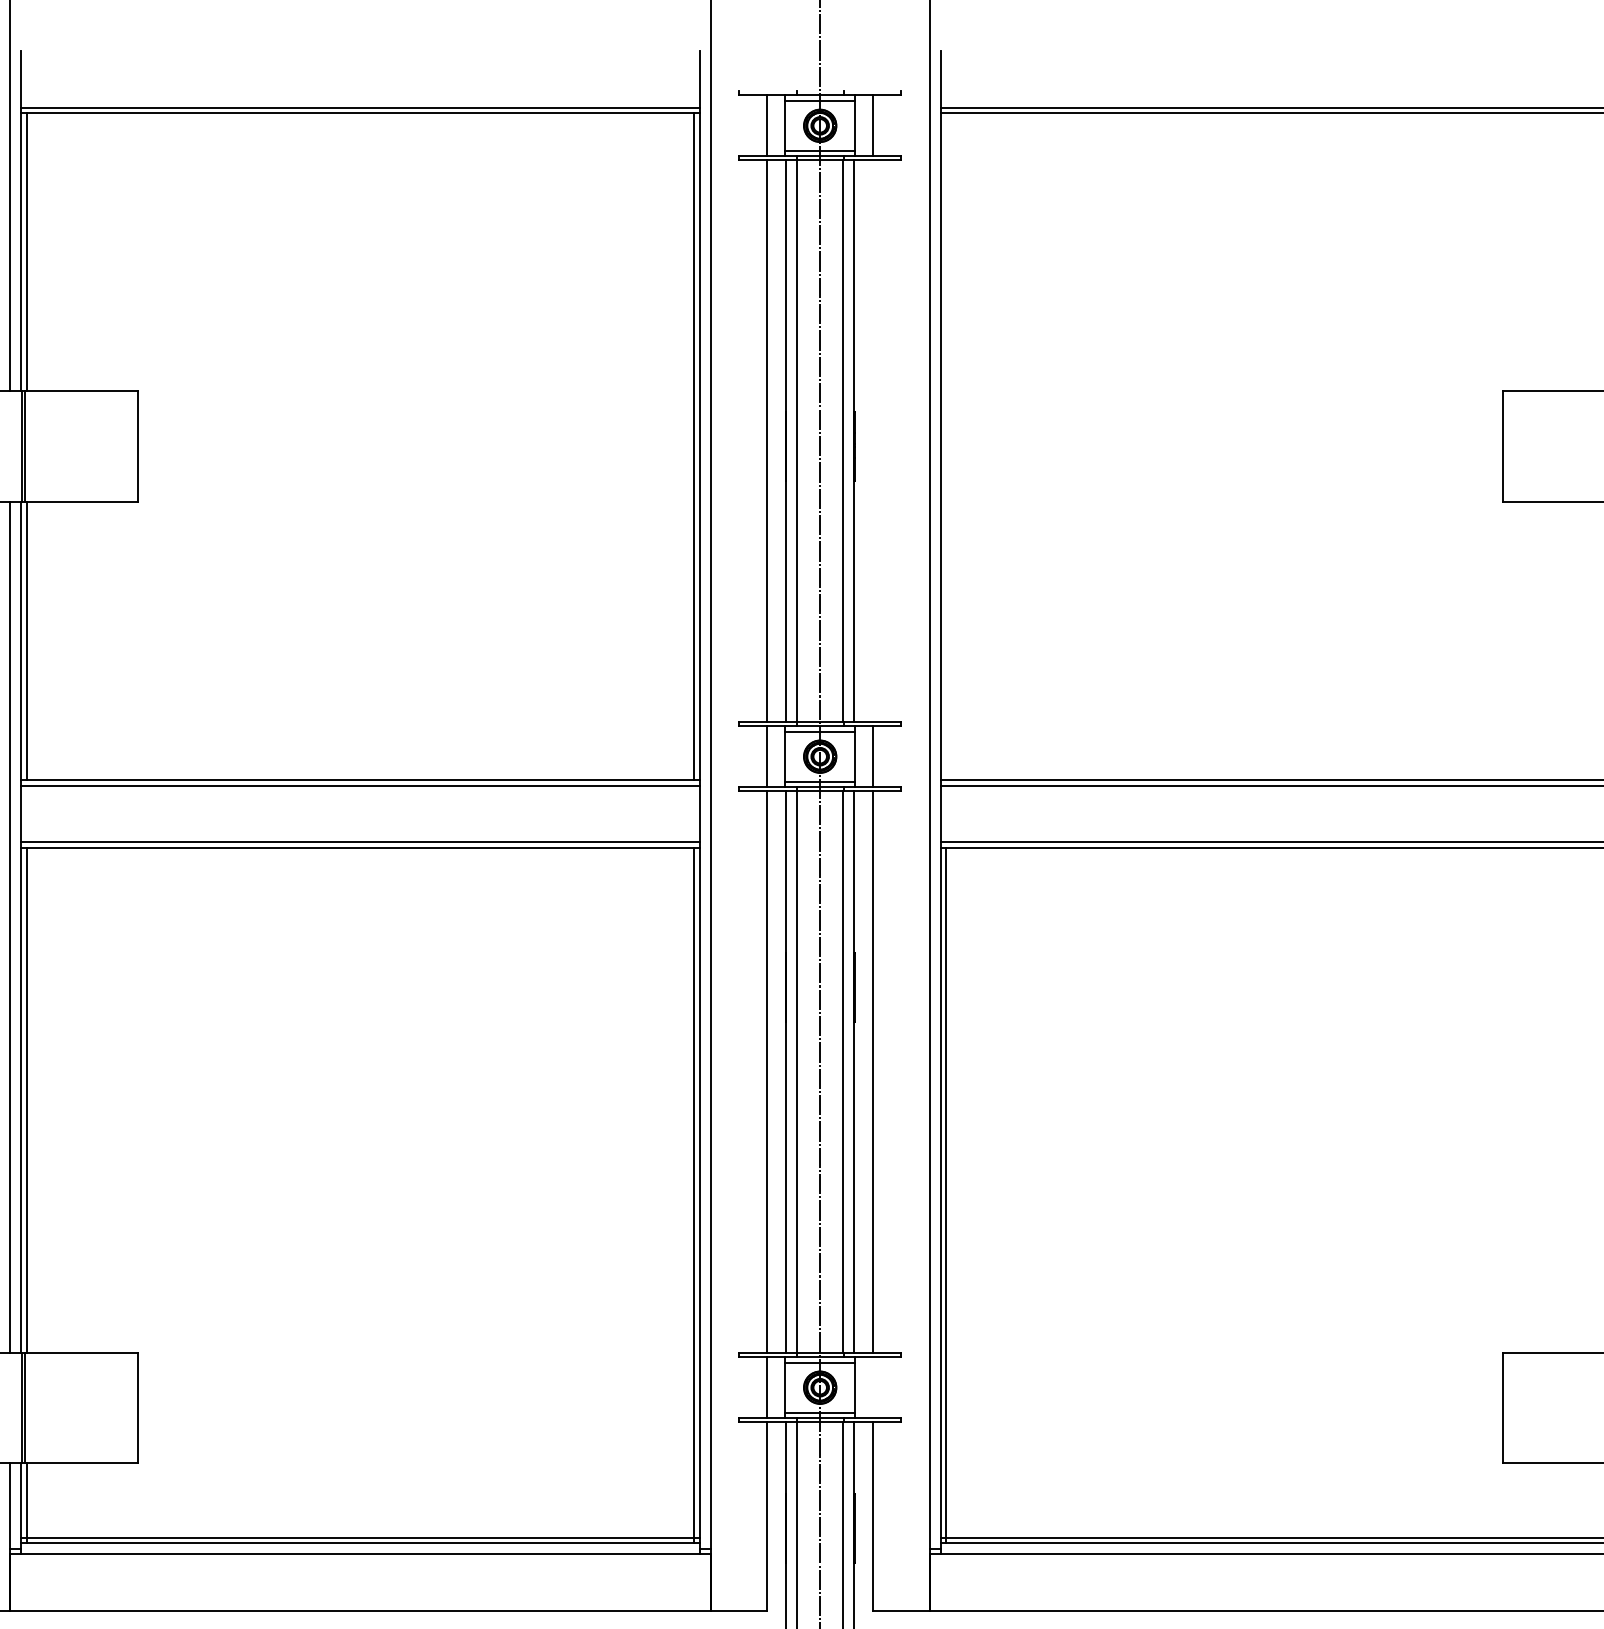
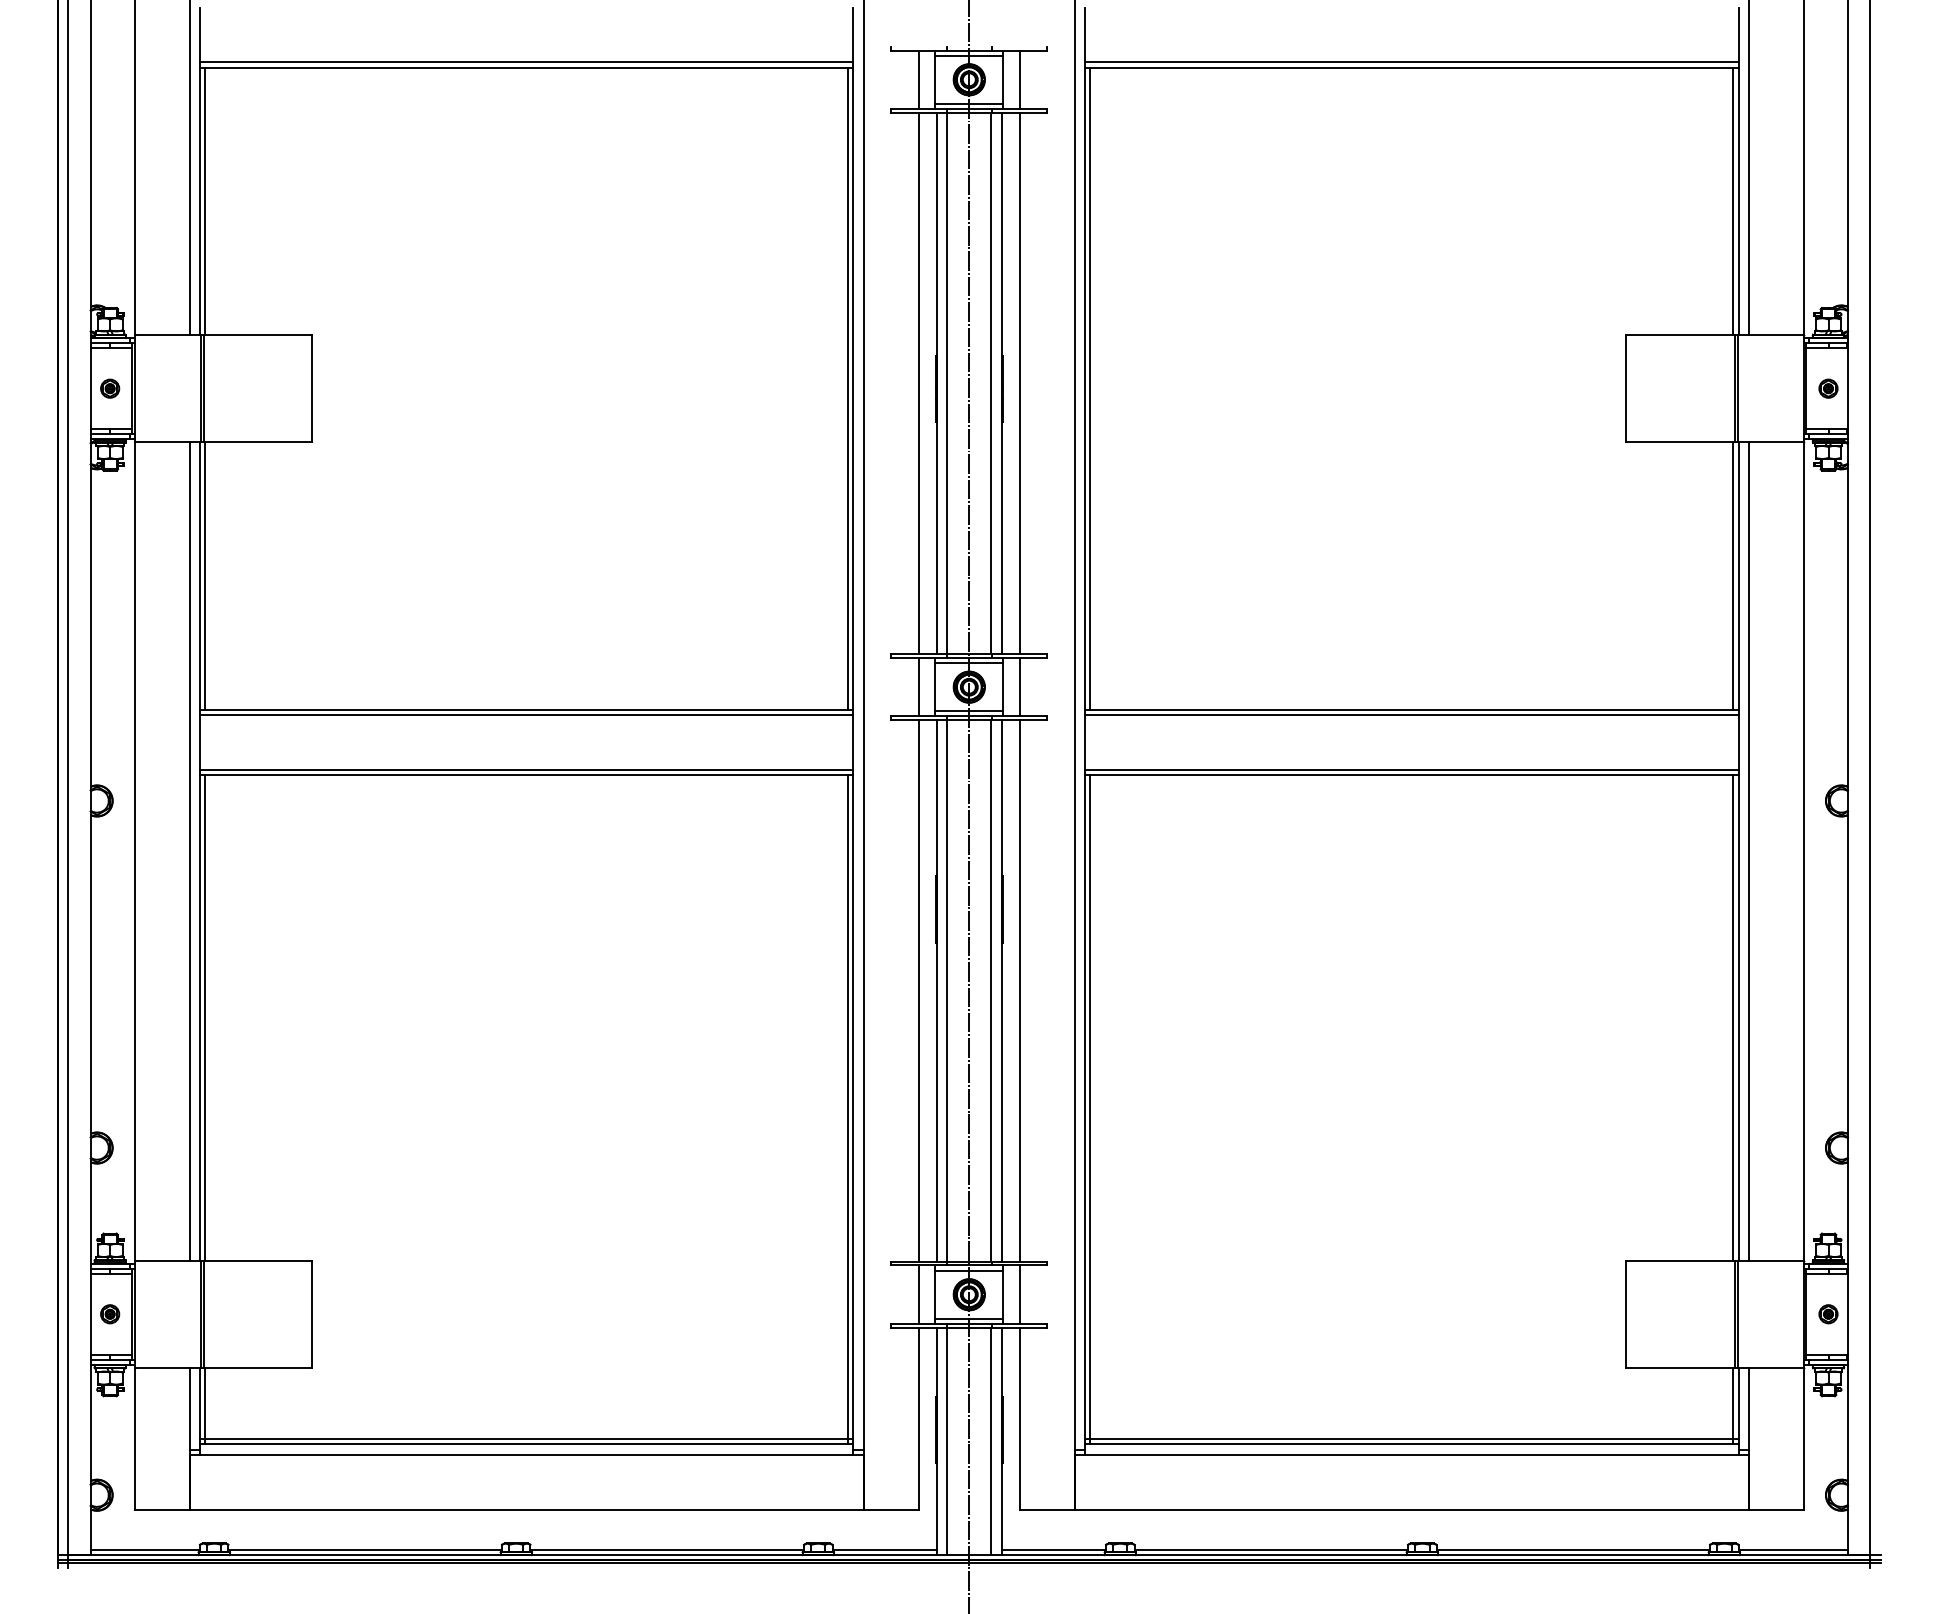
line: (873, 441) -> (1020, 383), added
line: (946, 446) -> (1090, 388), added
line: (873, 1387) -> (1020, 1294), added

